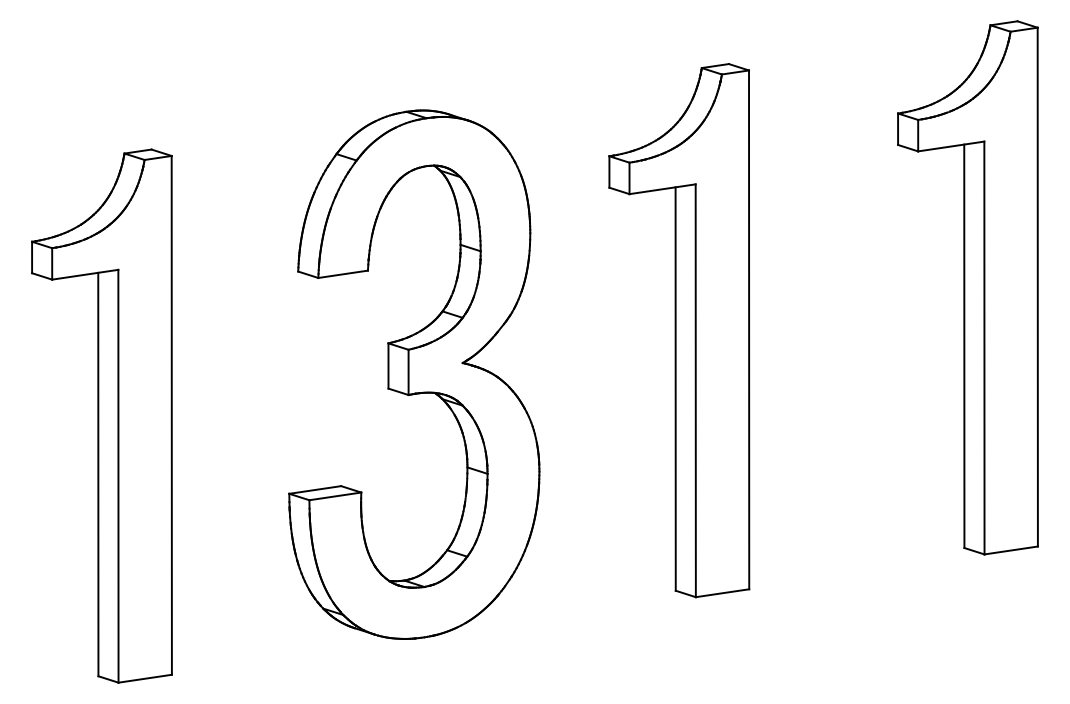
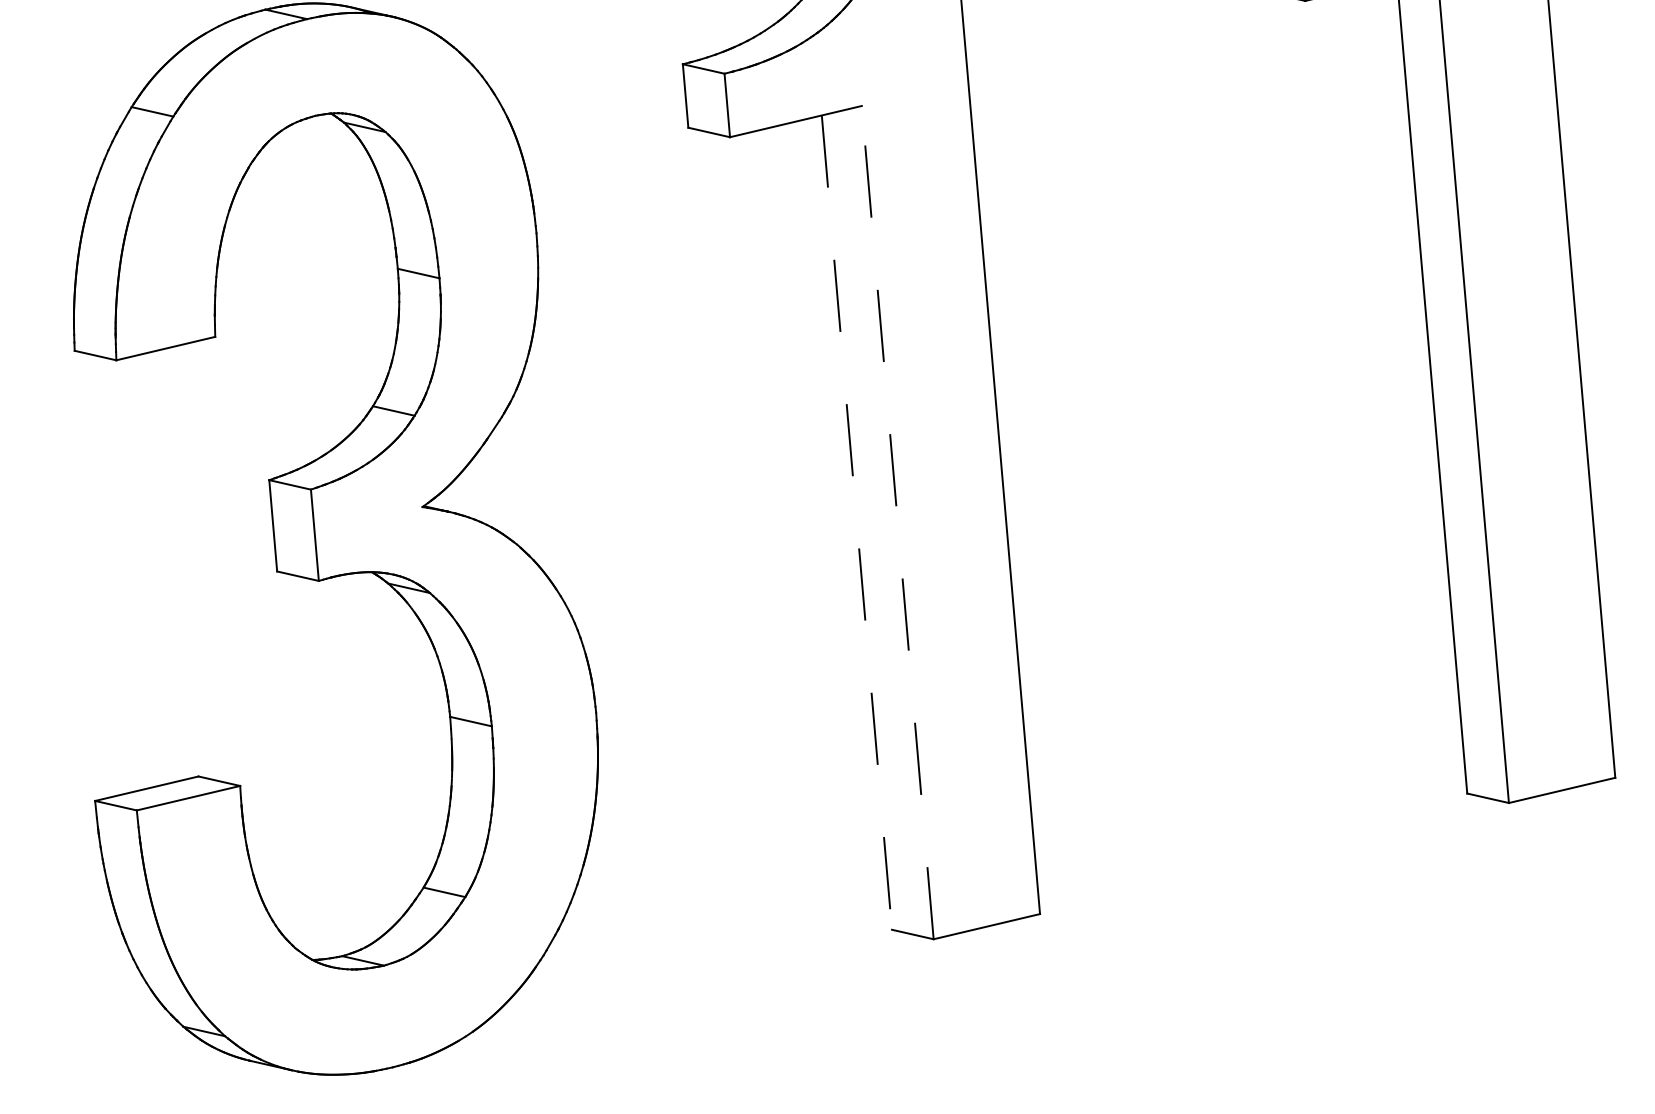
line: (675, 389) -> (856, 523), solid -> dashed
line: (695, 390) -> (897, 522), solid -> dashed

